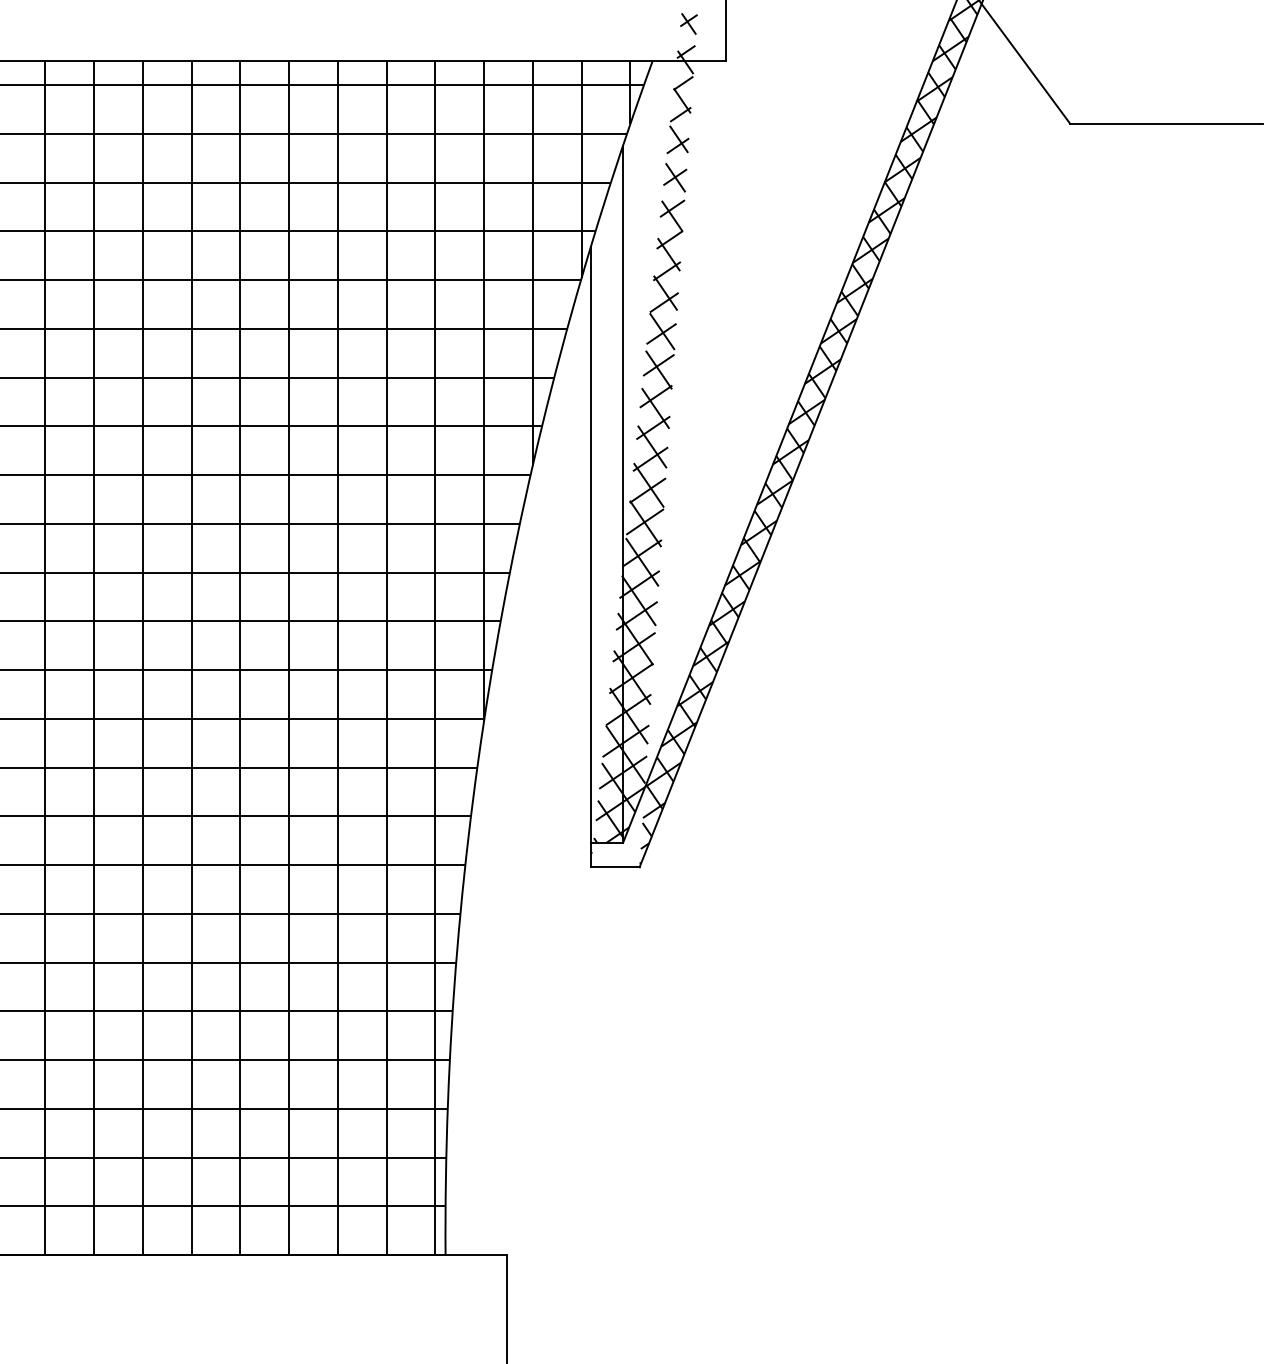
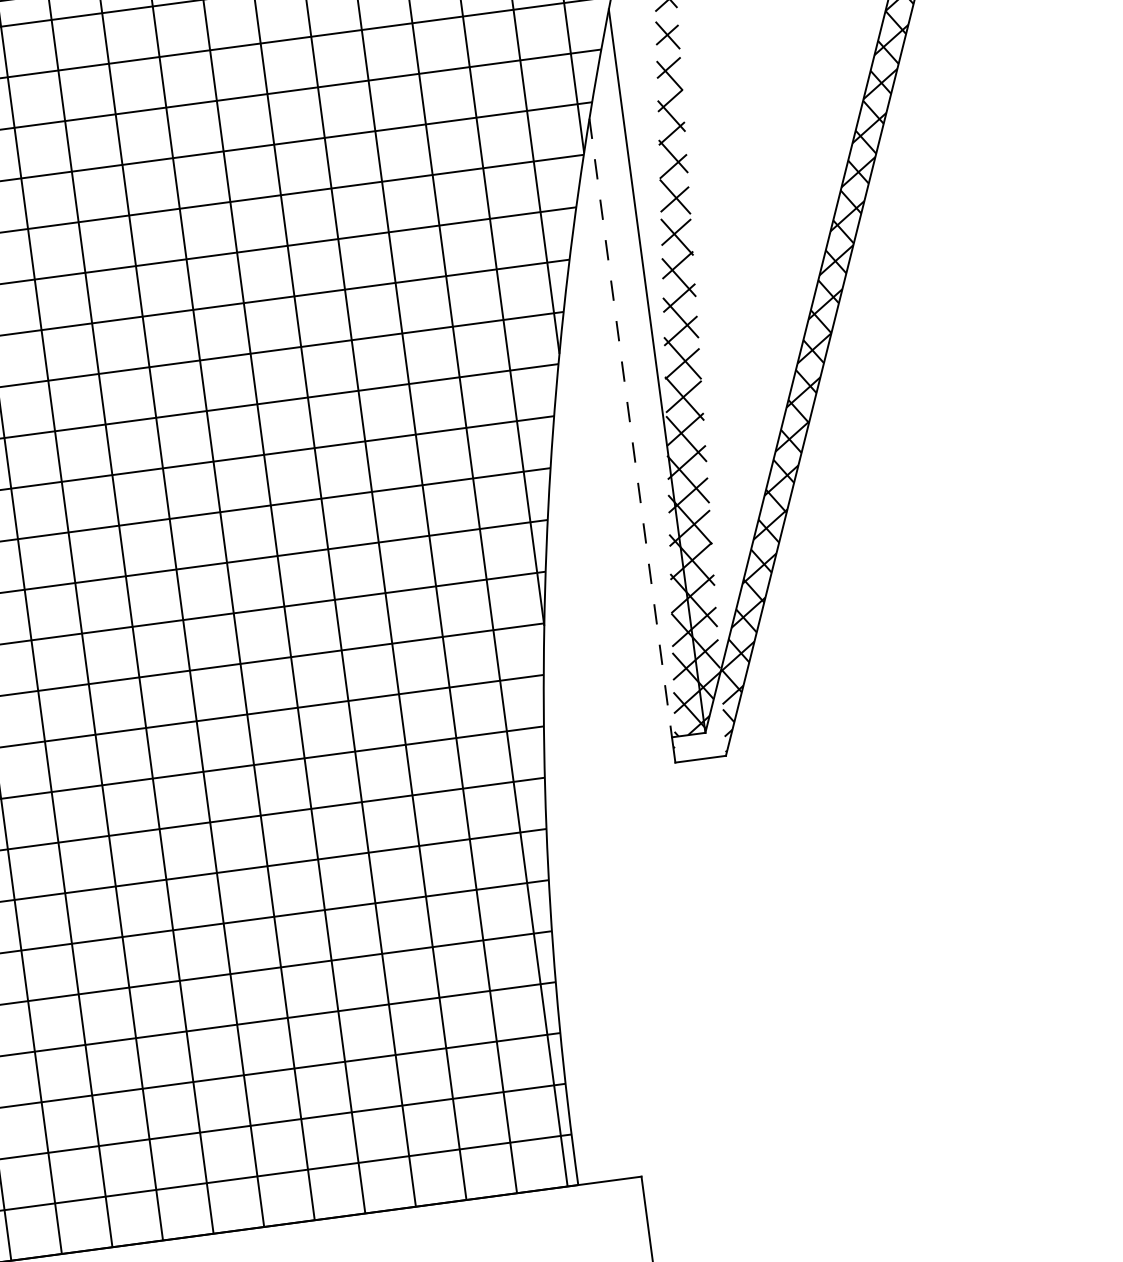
line: (590, 545) -> (630, 428), solid -> dashed

